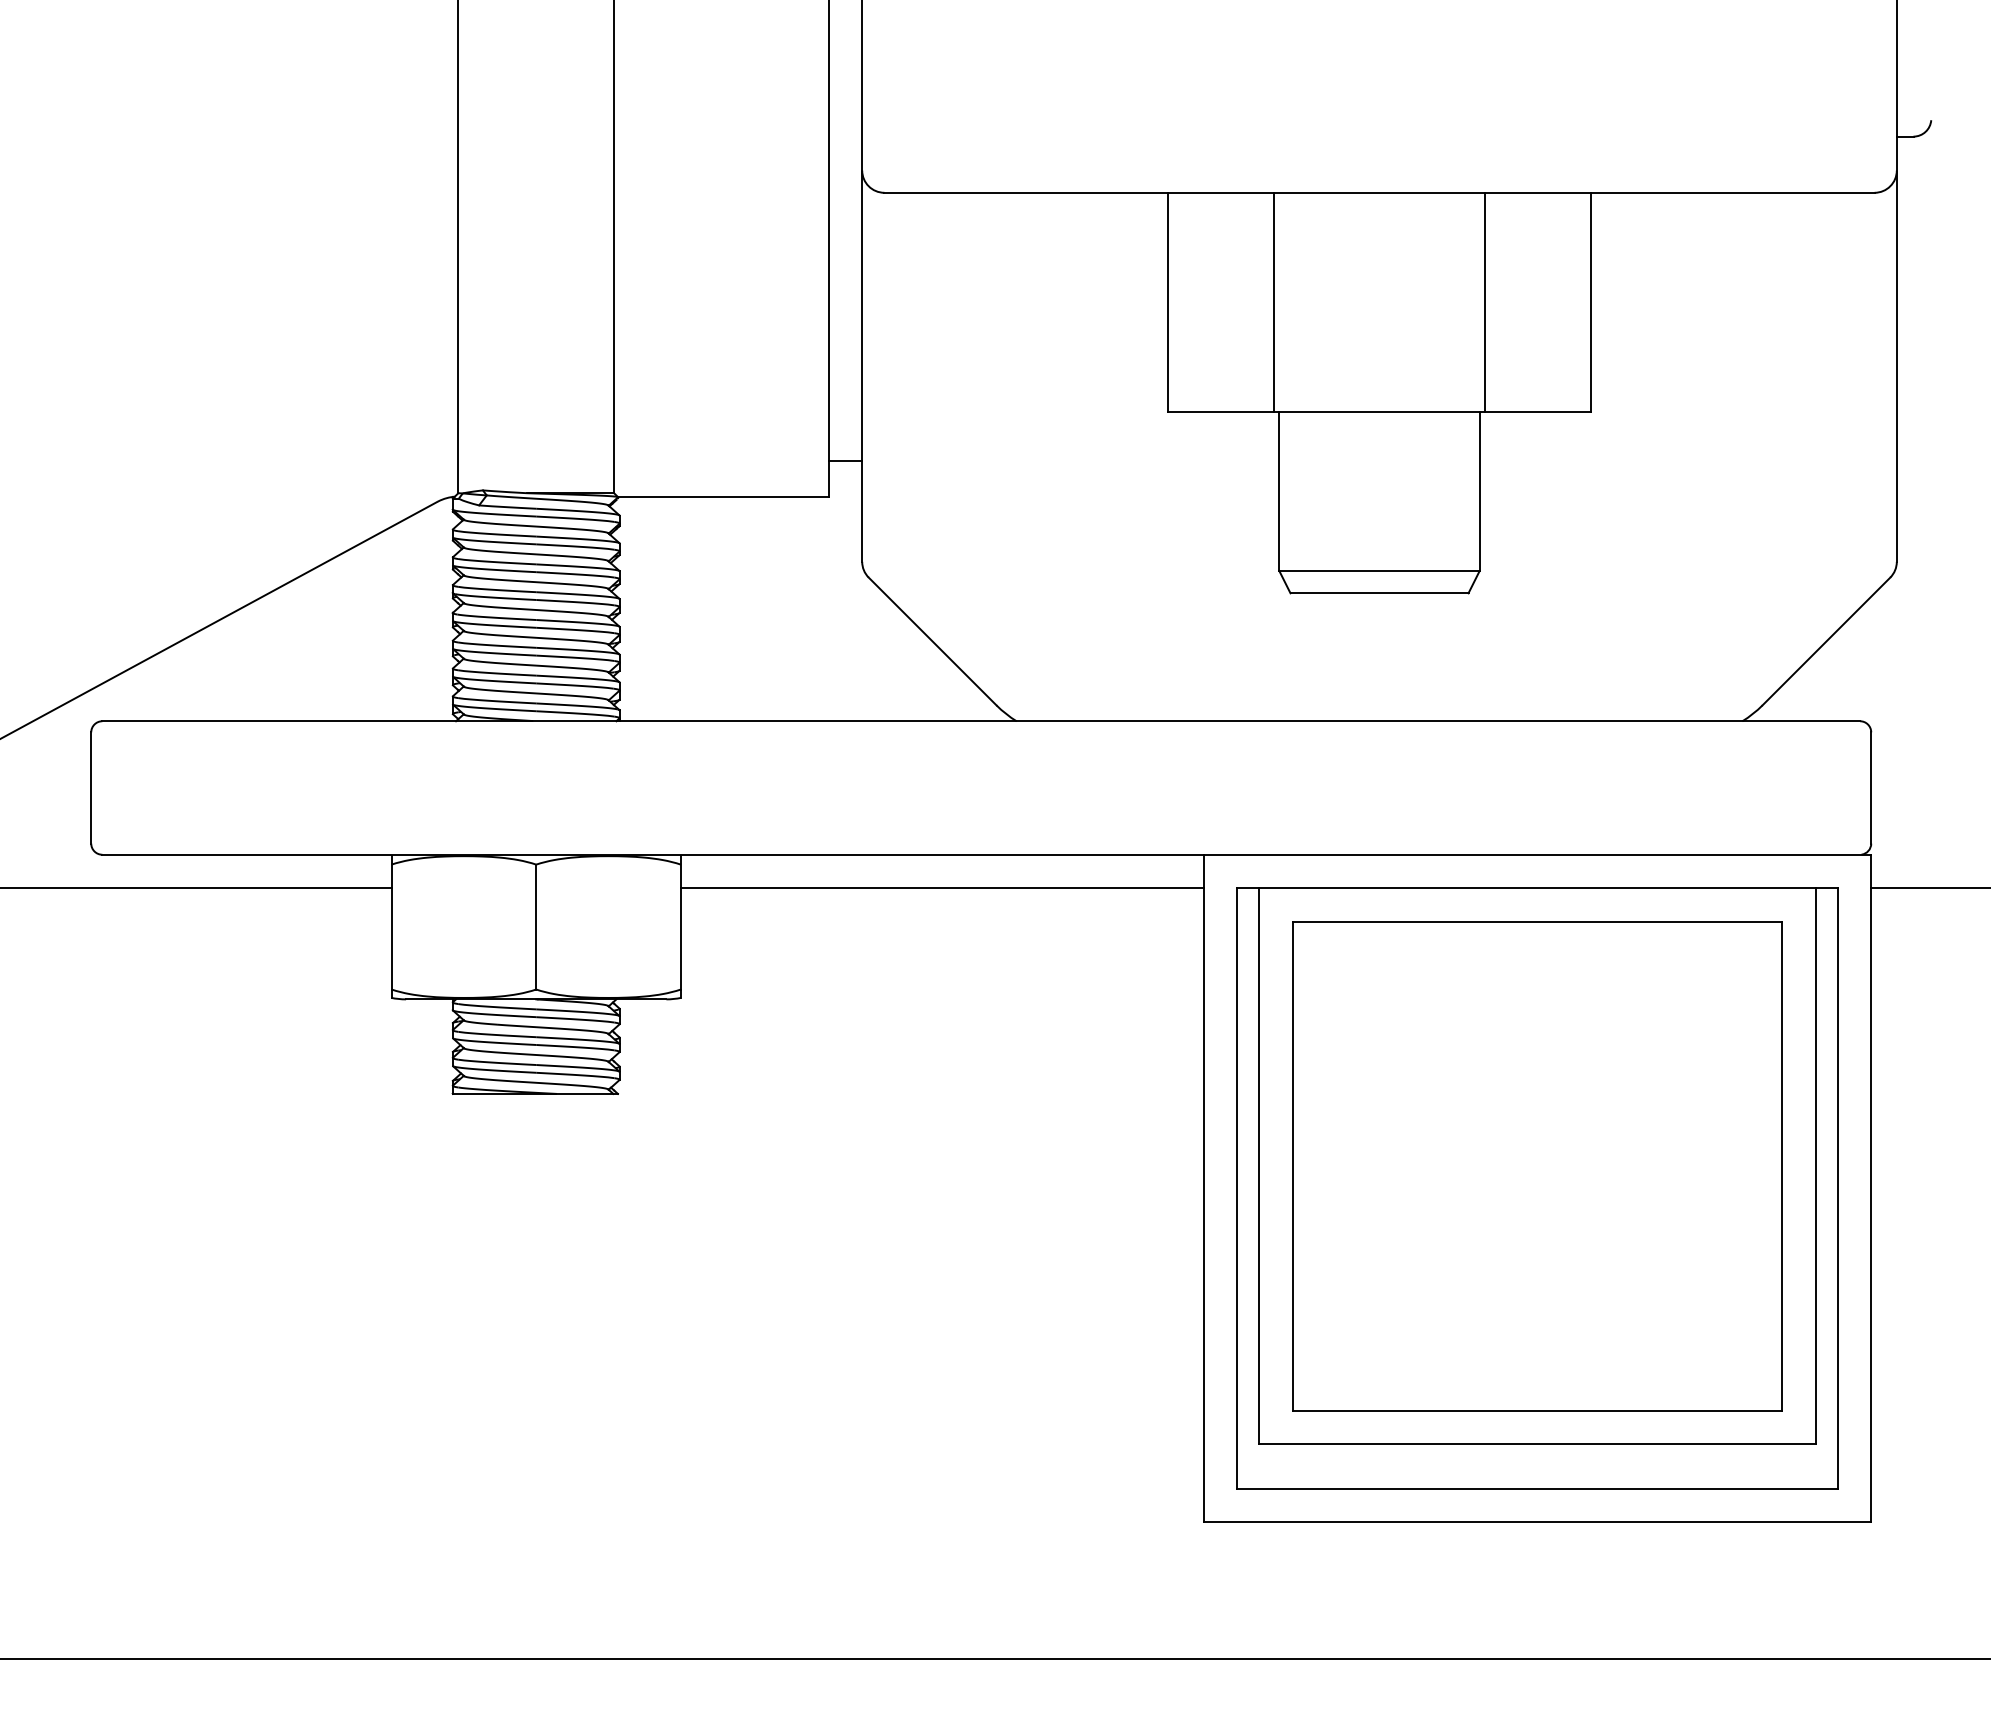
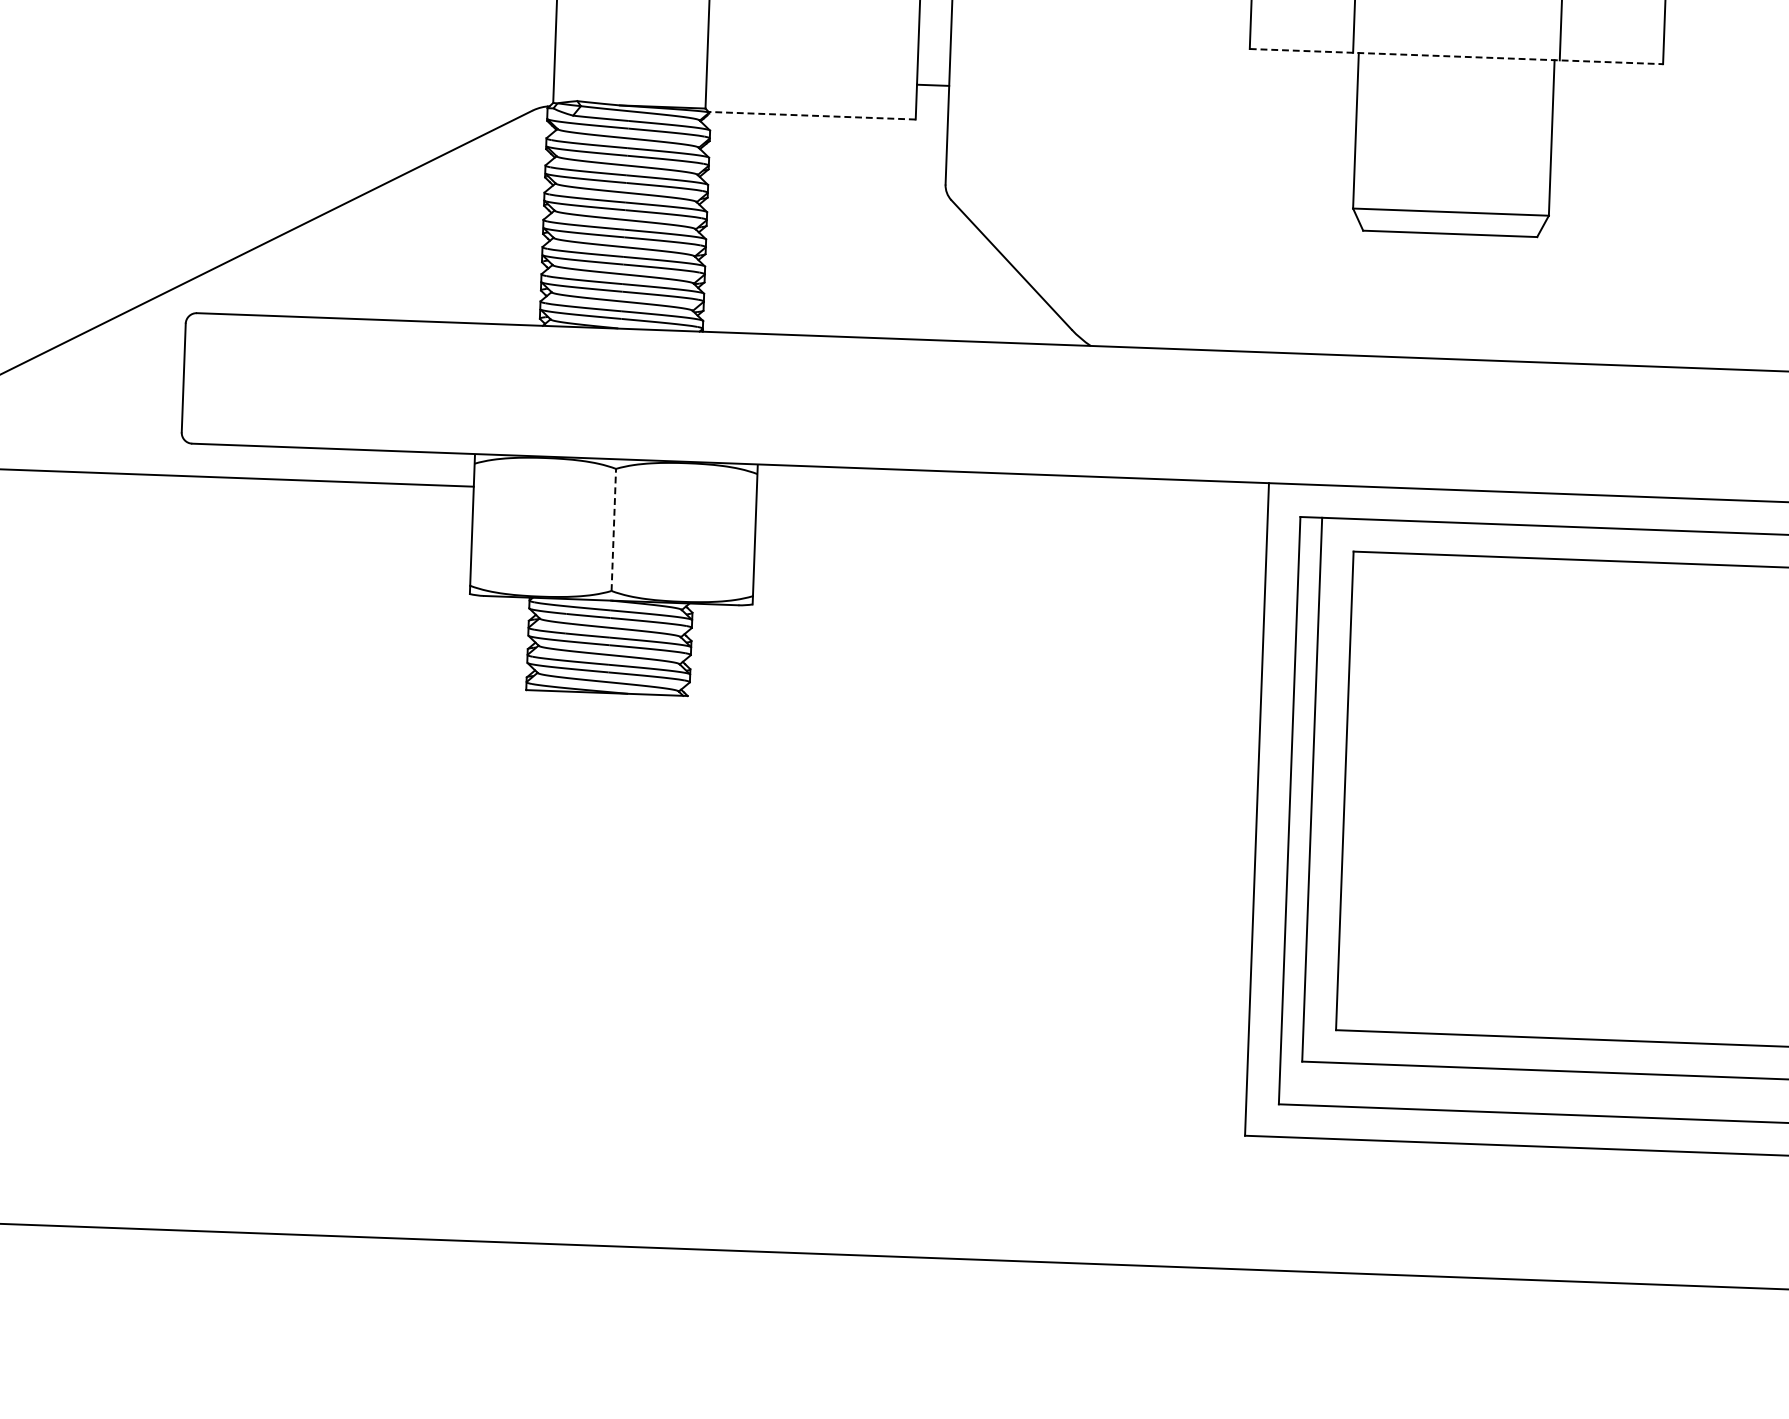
line: (1379, 411) -> (1456, 56), solid -> dashed
line: (723, 496) -> (812, 115), solid -> dashed
line: (941, 888) -> (1011, 506), removed
line: (536, 926) -> (614, 529), solid -> dashed

